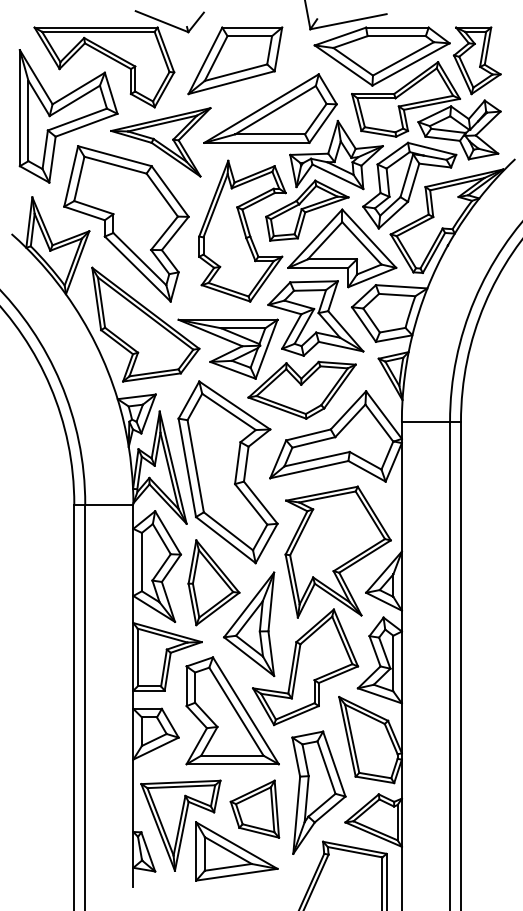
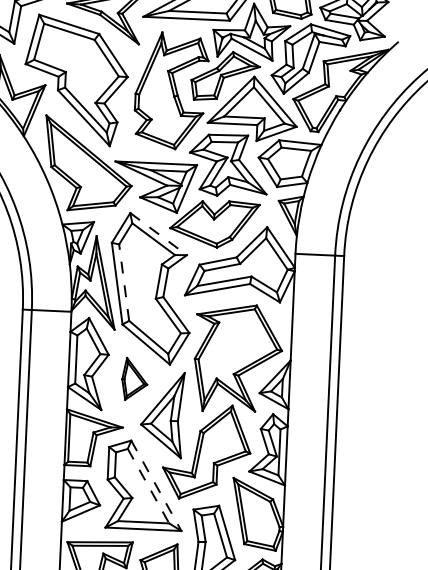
line: (234, 405) -> (158, 234), solid -> dashed
line: (195, 466) -> (123, 282), solid -> dashed
part: (213, 582) -> (134, 378), size x0.6
line: (245, 710) -> (156, 485), solid -> dashed
line: (236, 711) -> (148, 486), solid -> dashed

